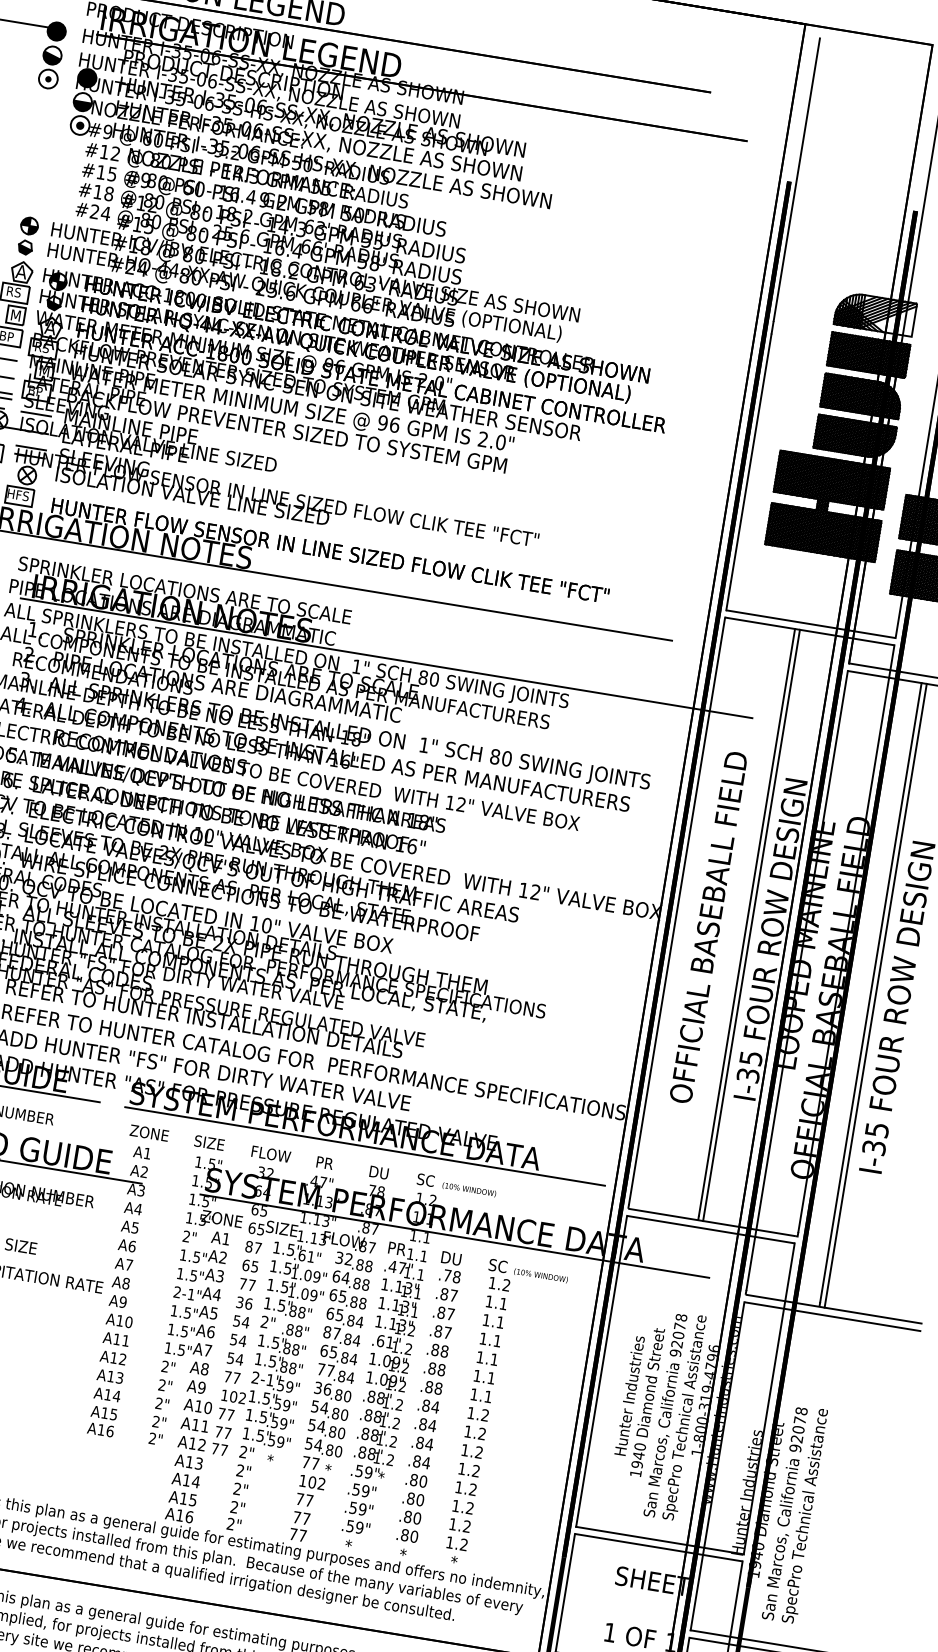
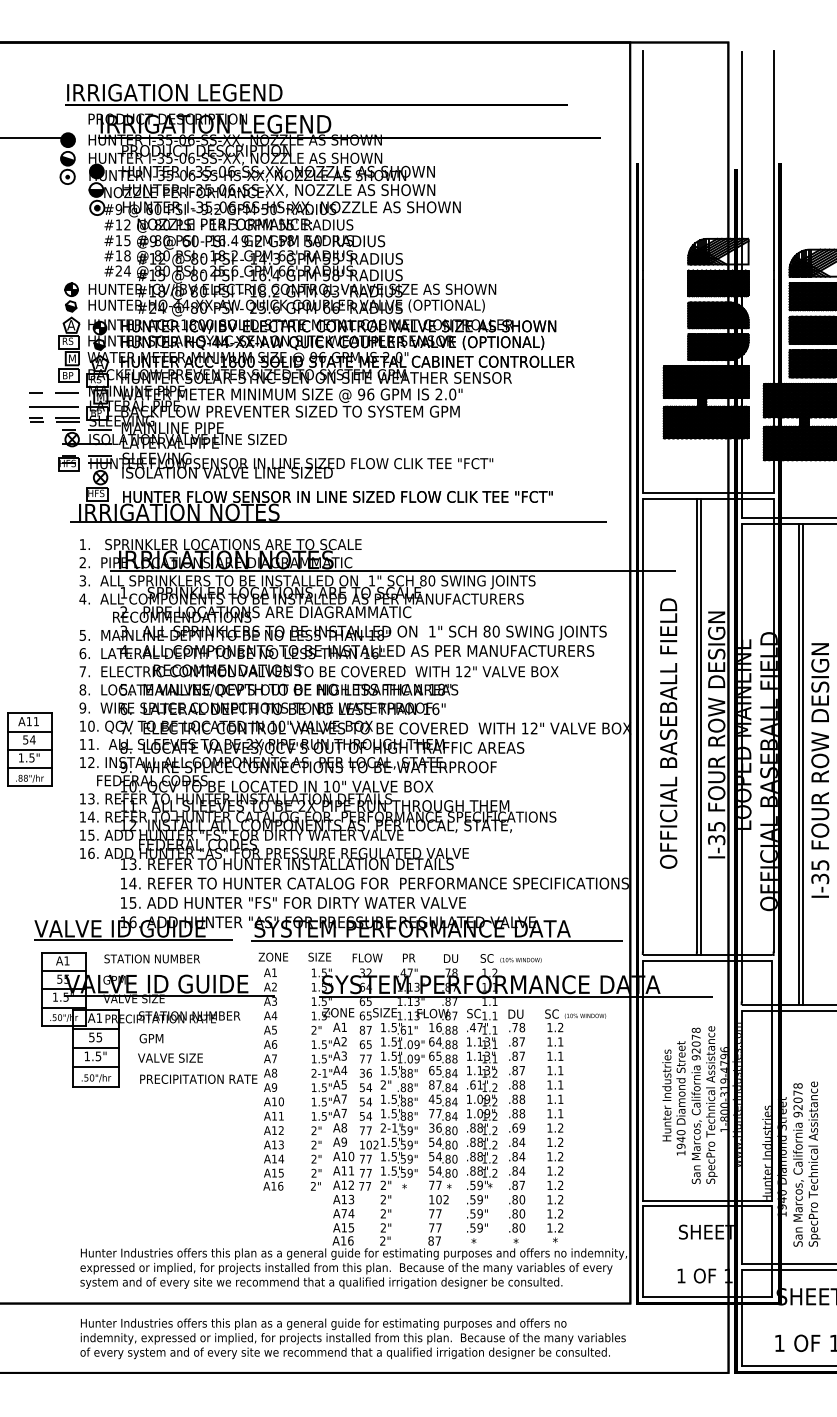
text: (396, 1248) -> (473, 1013), PR -> SC
text: (344, 1258) -> (435, 1027), 32 -> 16
text: (211, 1331) -> (344, 1098), A6 -> A7
text: (324, 1349) -> (431, 1098), 65 -> 45
text: (430, 1405) -> (518, 1127), .84 -> .69
text: (185, 1480) -> (343, 1213), A14 -> A74
text: (423, 1481) -> (522, 1185), .80 -> .87
text: (292, 1533) -> (430, 1240), 77 -> 87

